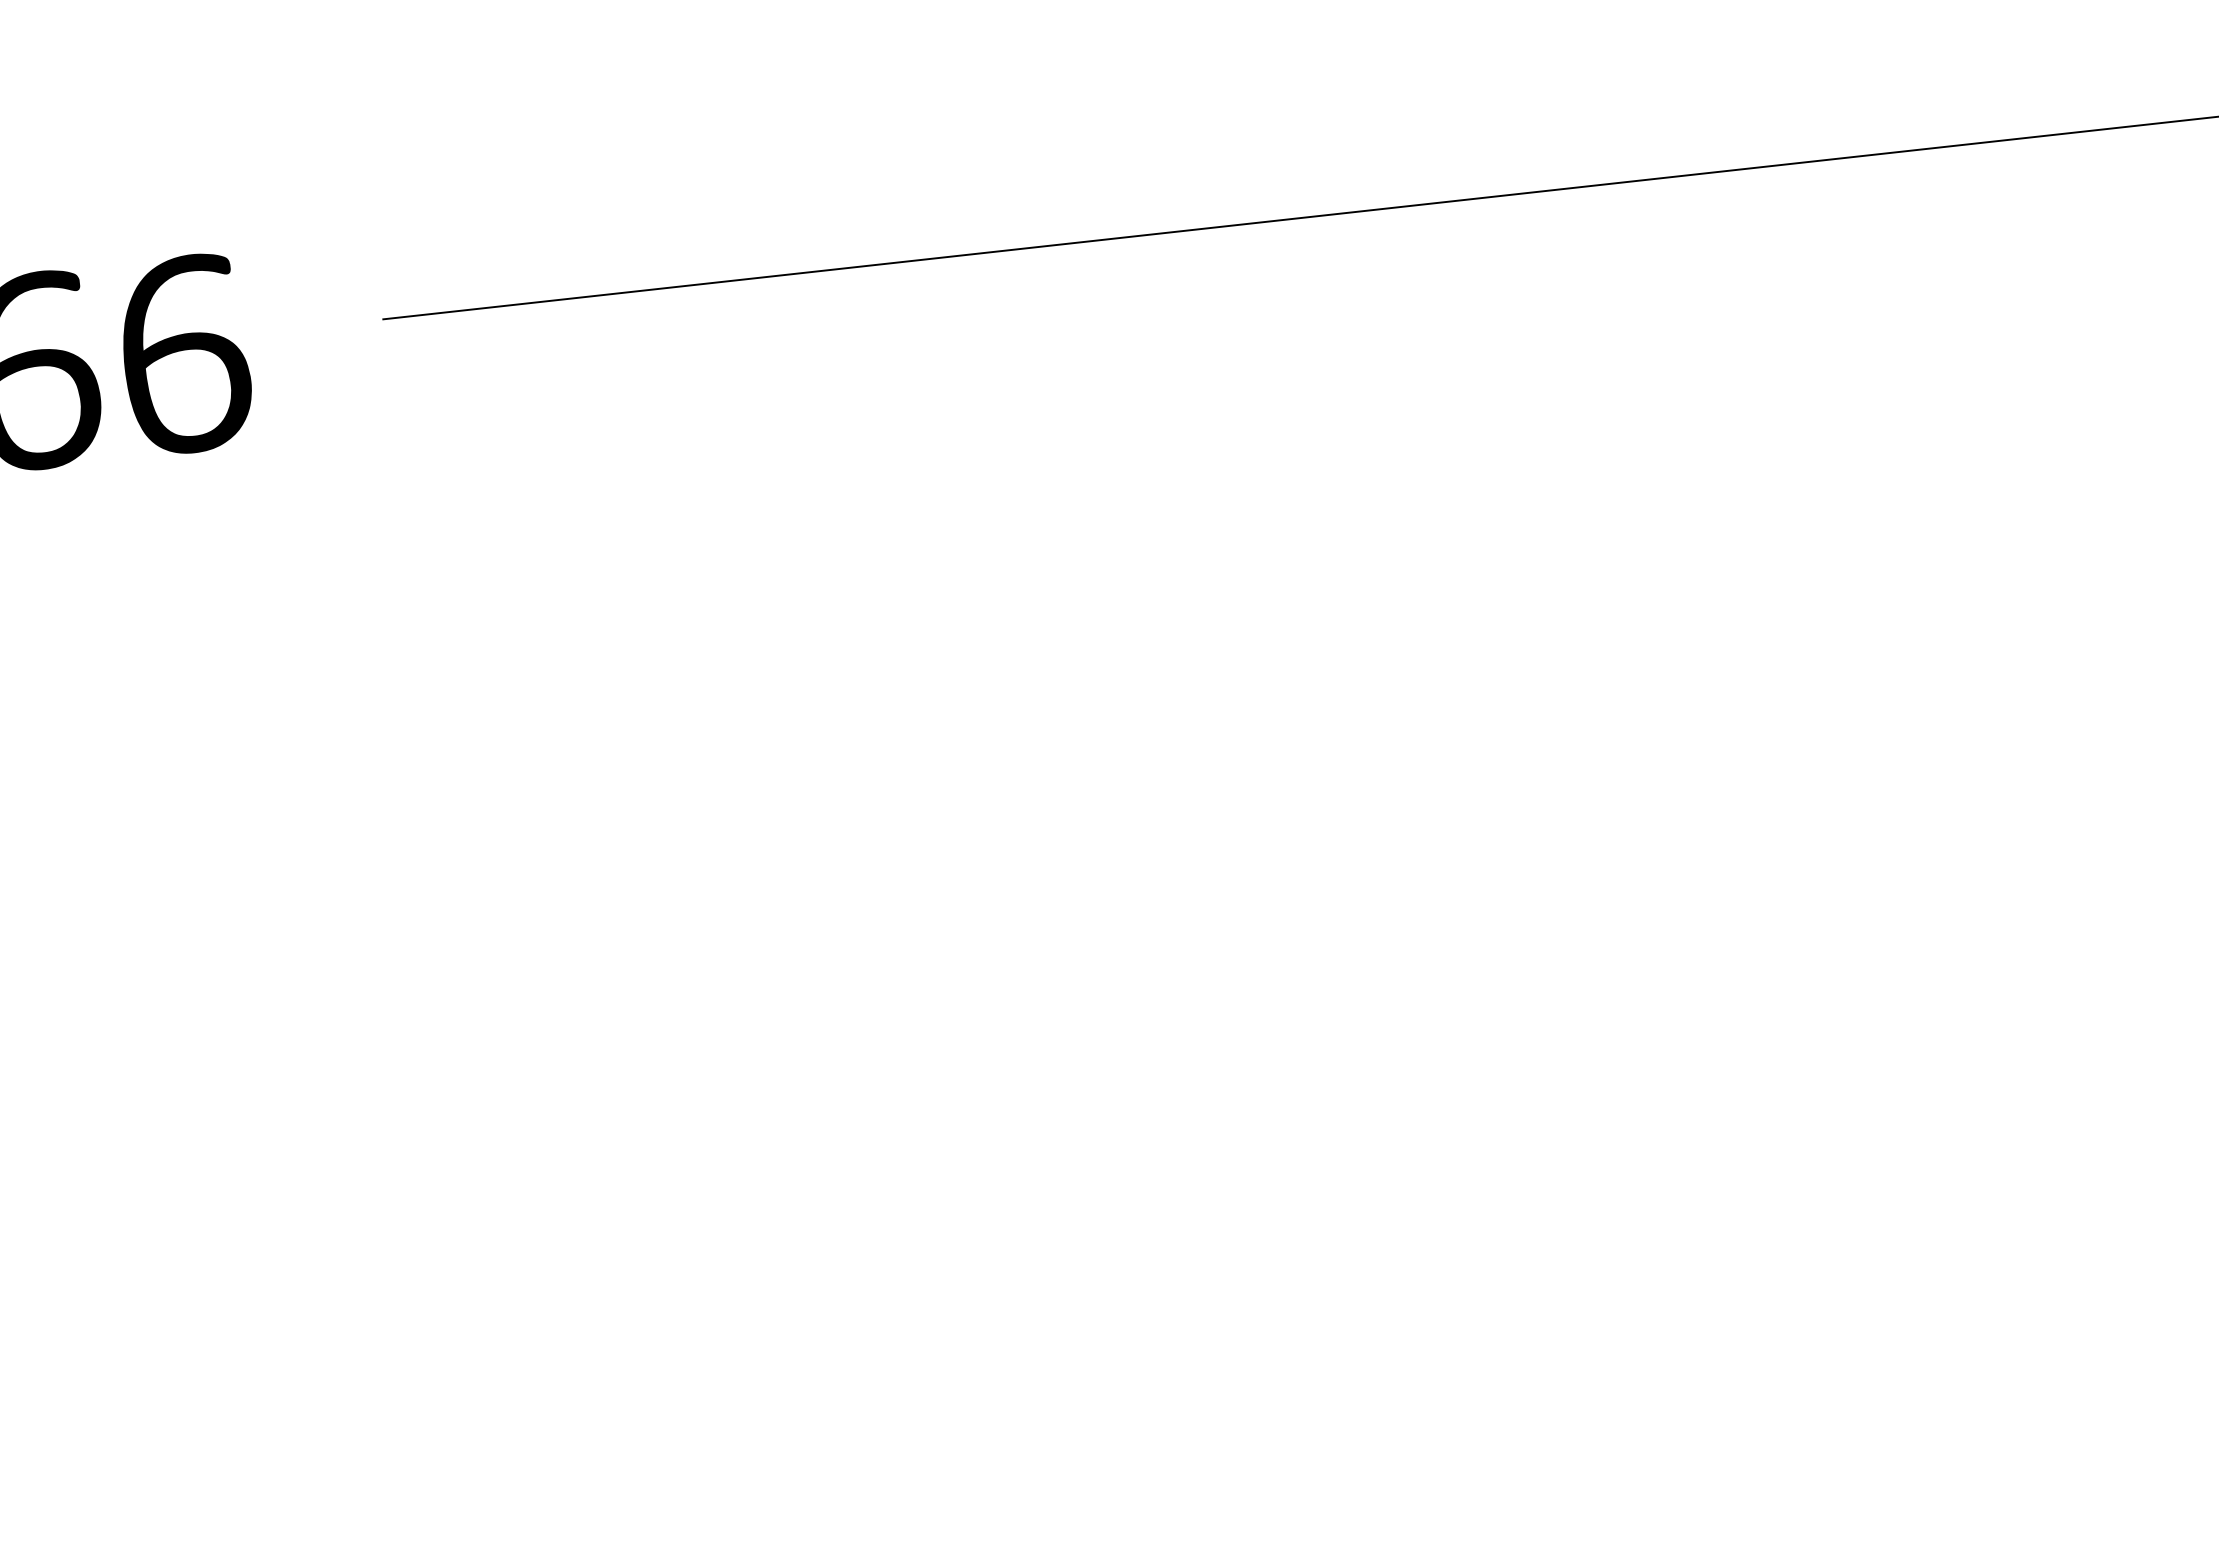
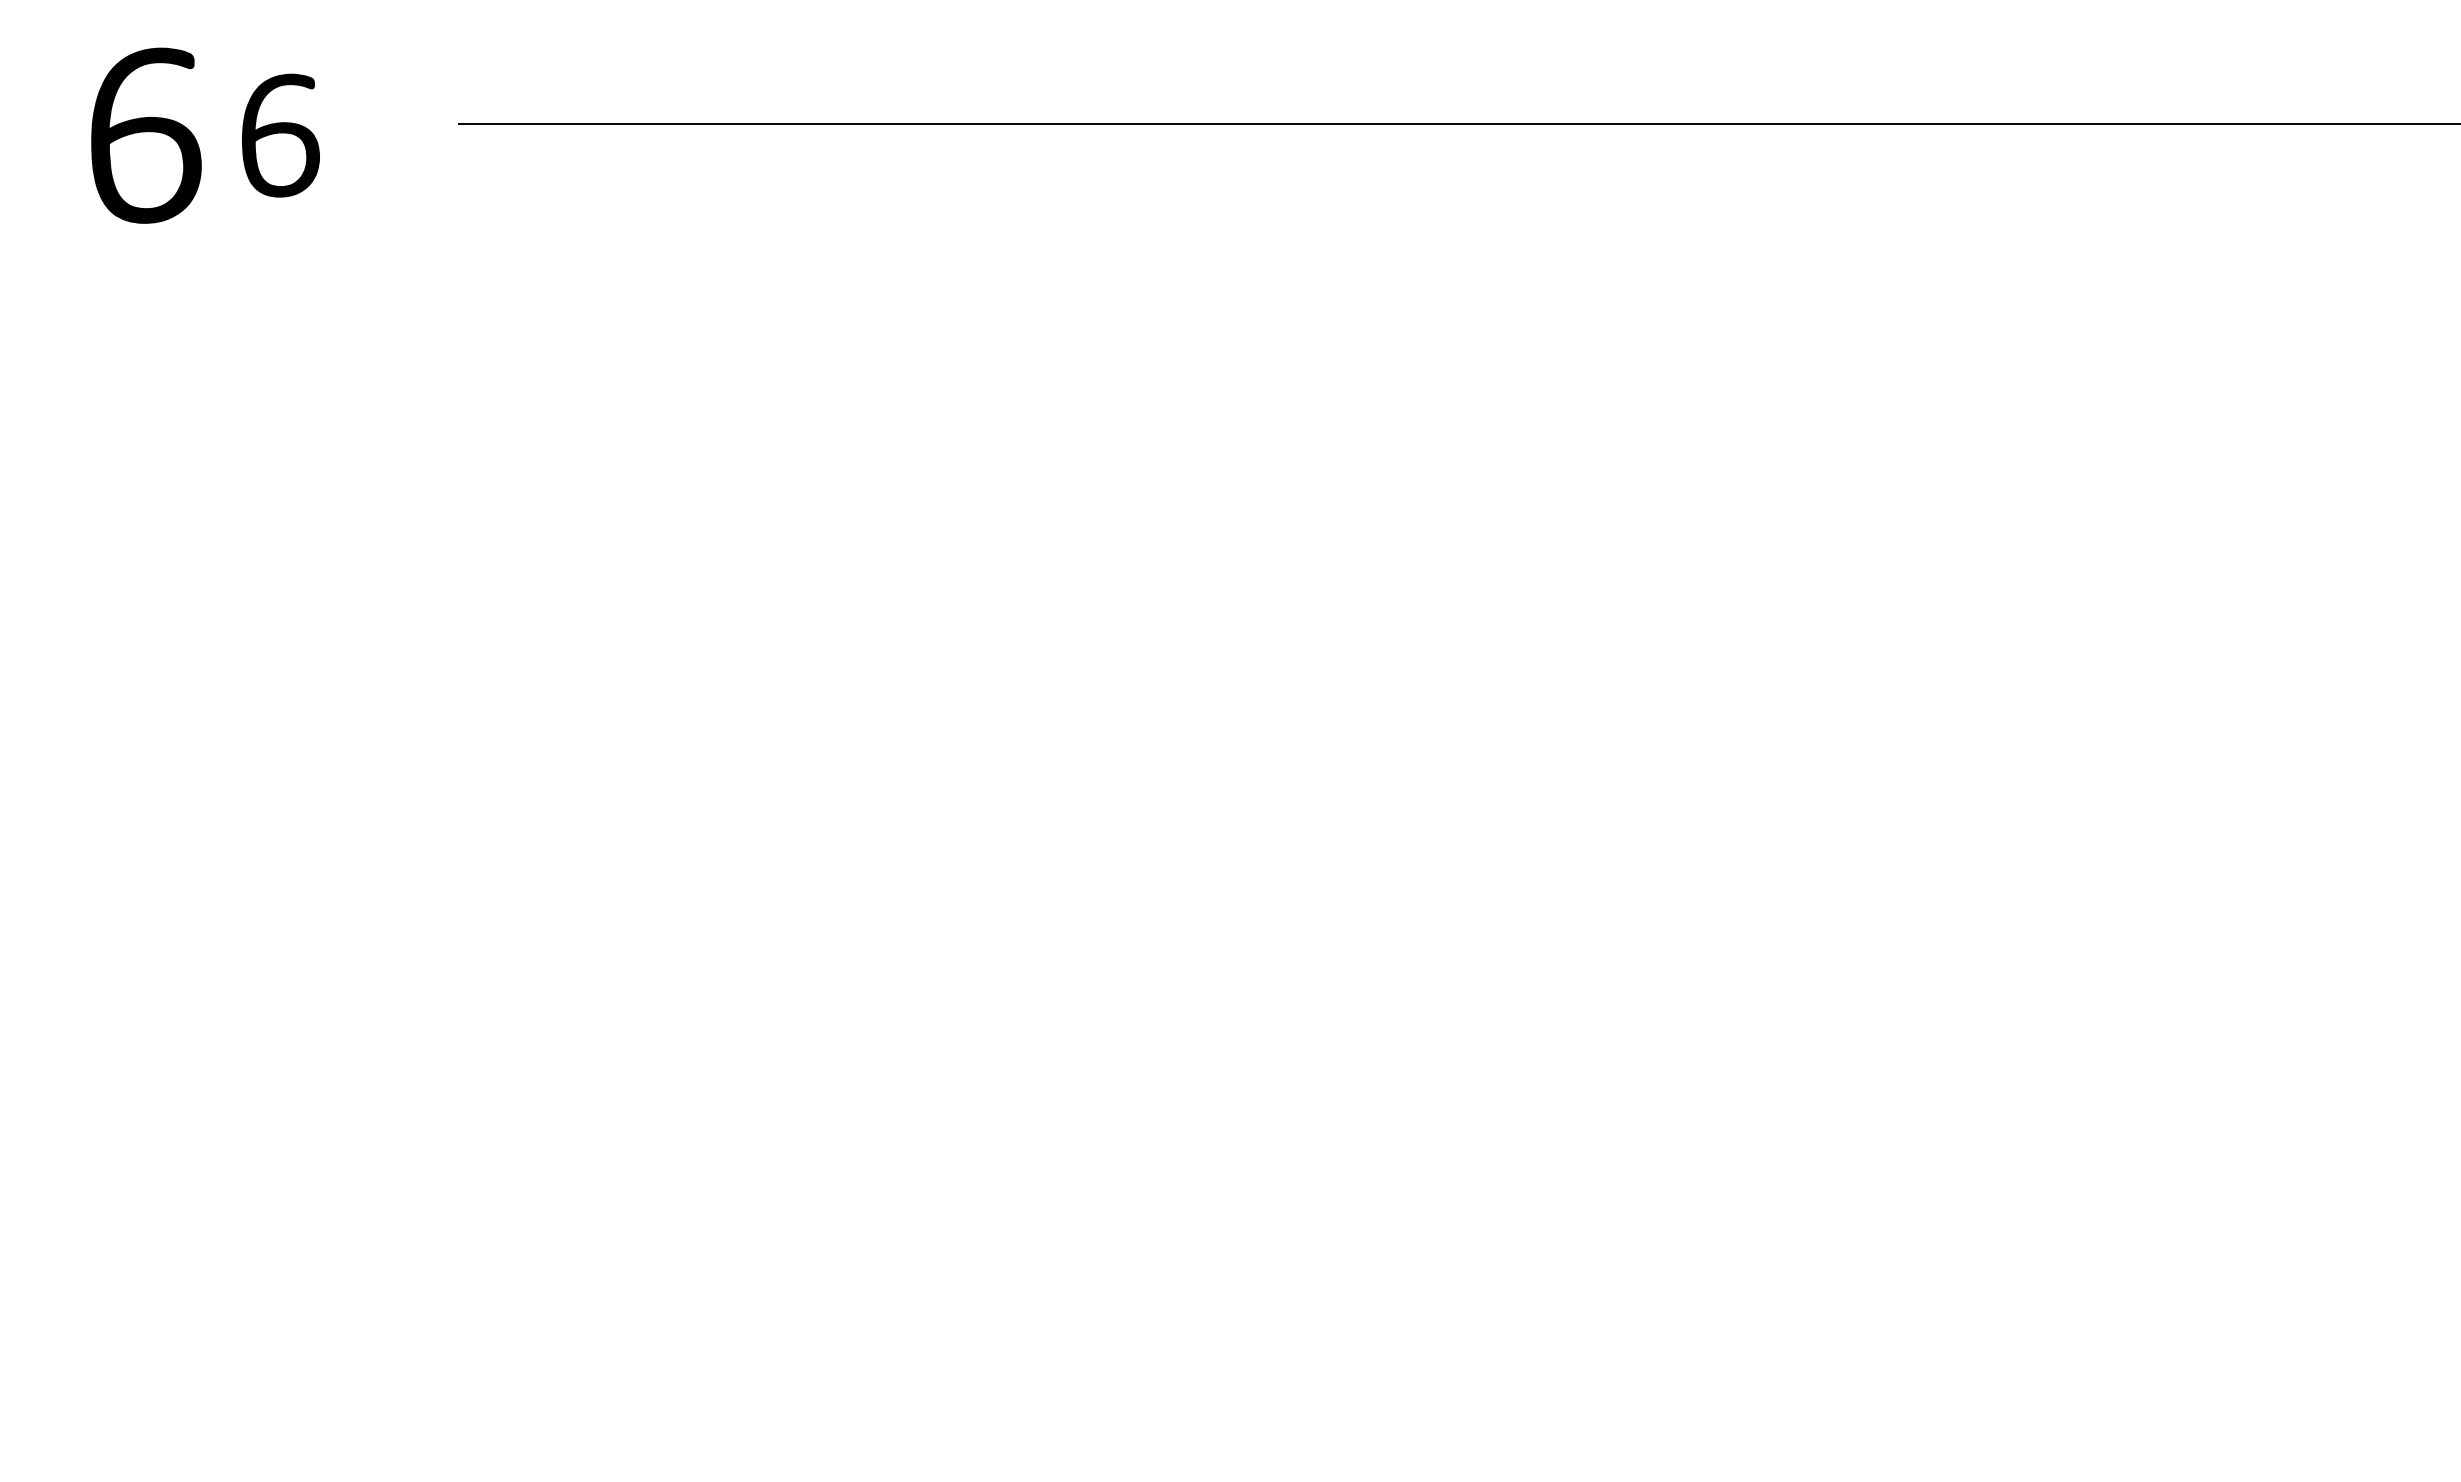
part: (185, 354) -> (280, 135), size x0.7

